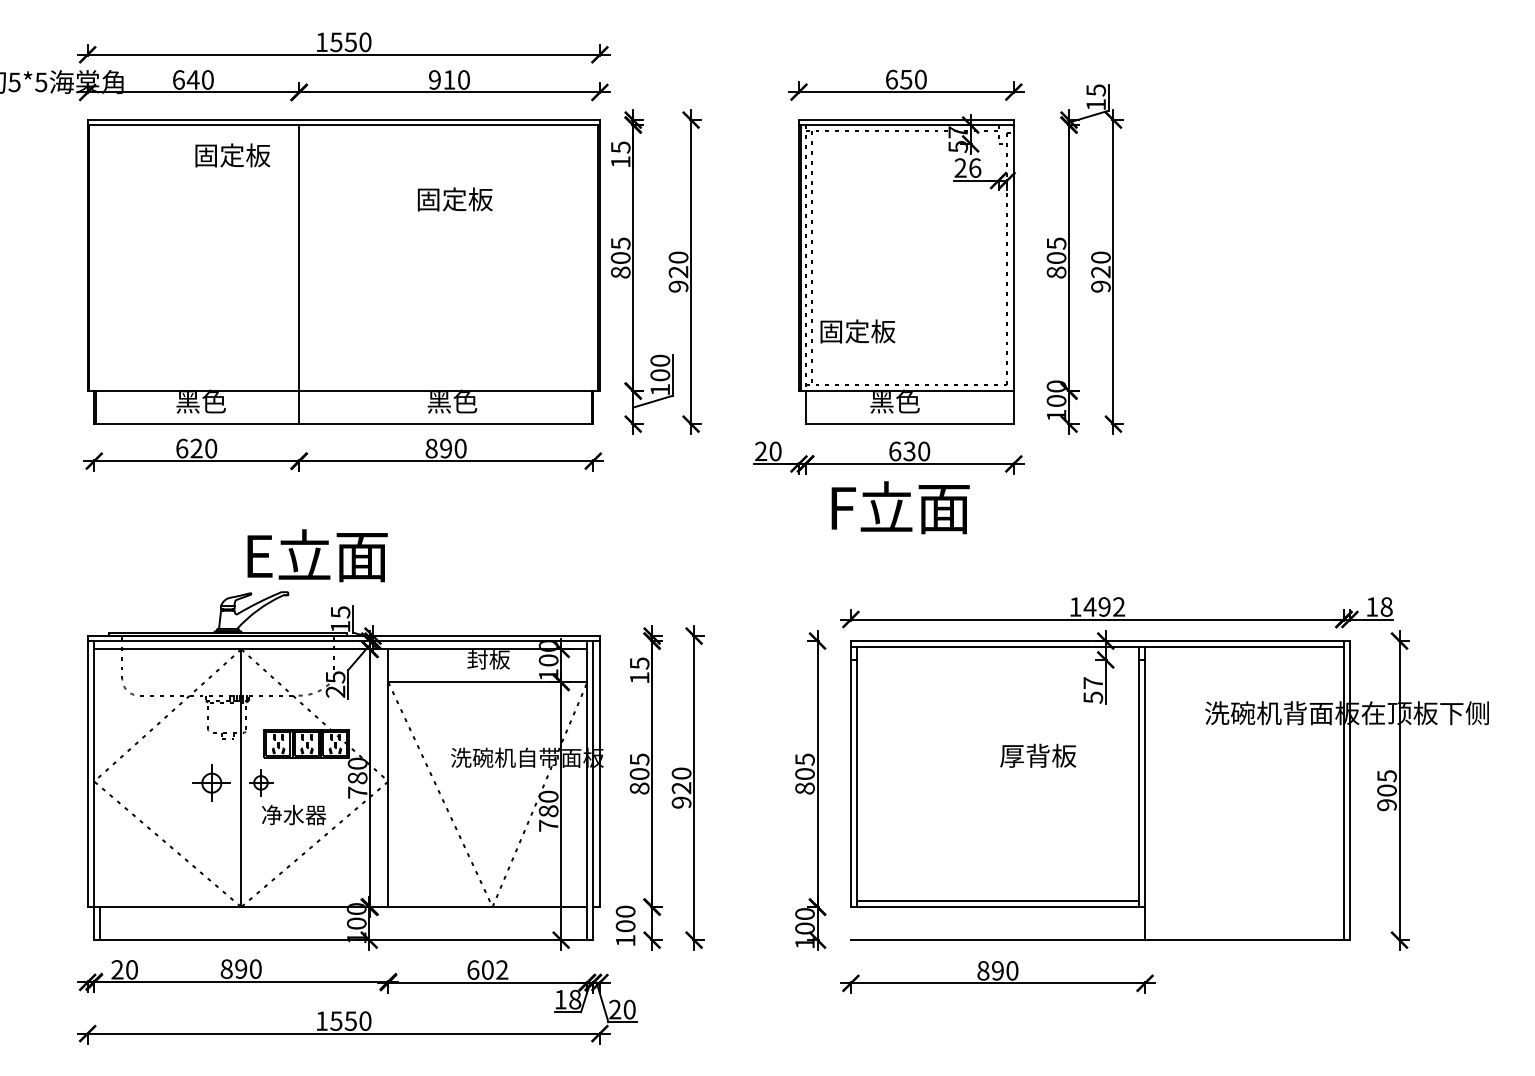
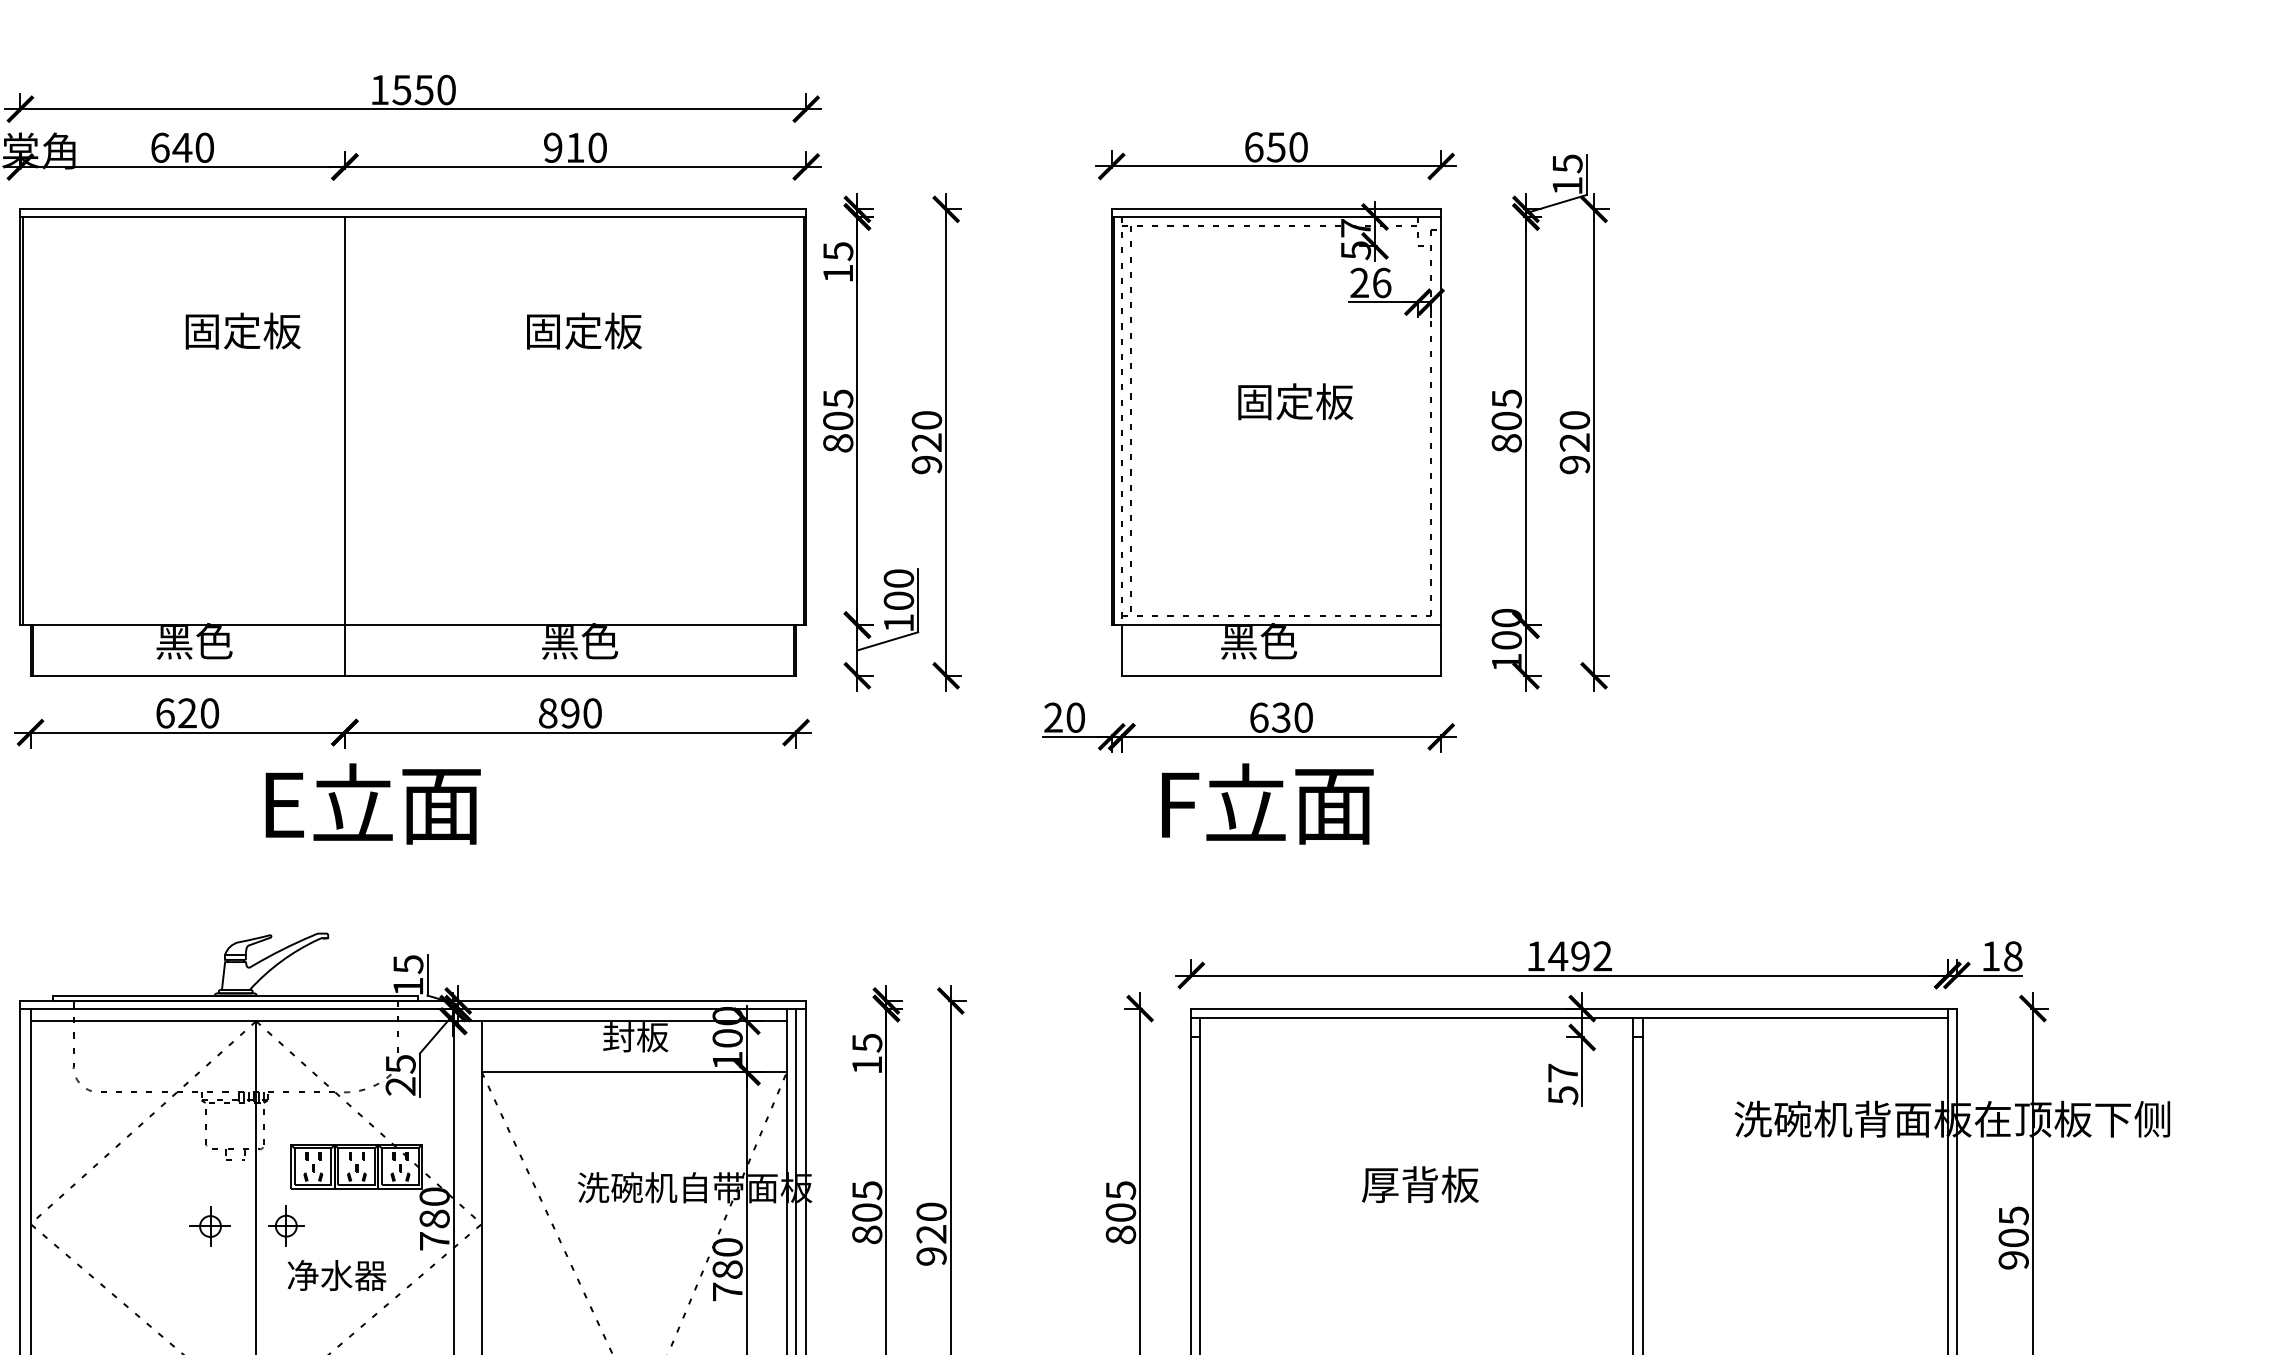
text: (232, 155) -> (242, 331), moved
text: (857, 331) -> (1295, 401), moved
text: (317, 555) -> (373, 803), moved
text: (1038, 755) -> (1420, 1184), moved
part: (210, 782) -> (208, 1225), size x0.71

